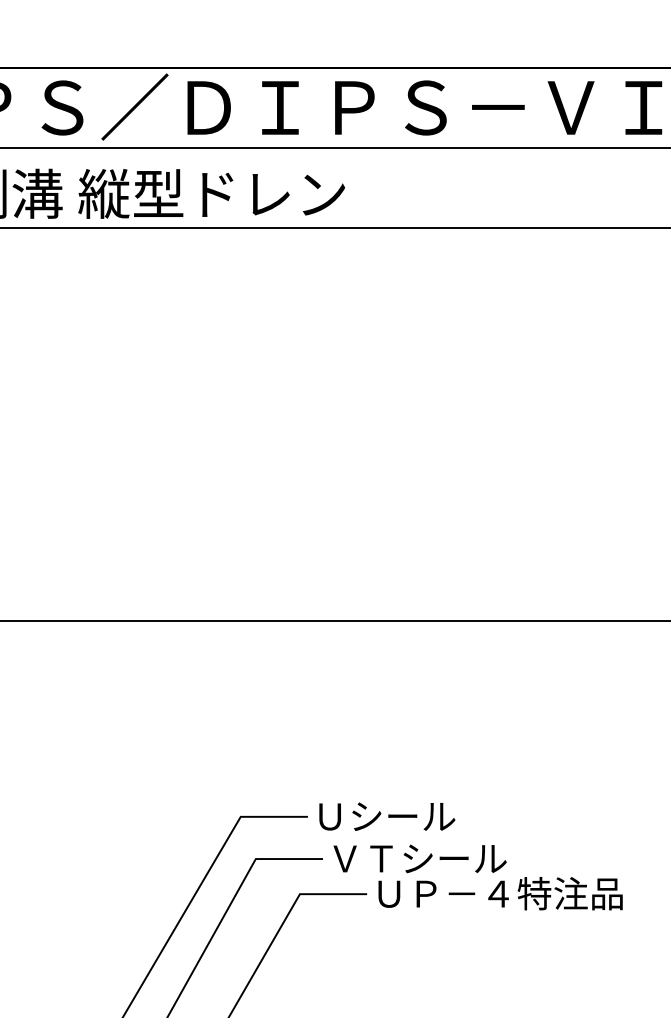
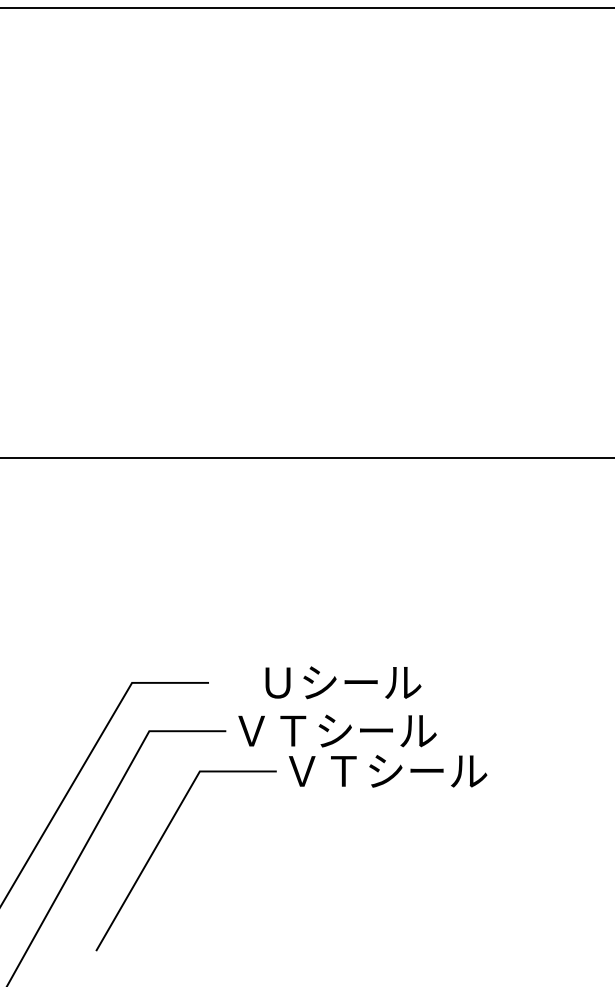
text: (387, 816) -> (343, 682), moved
text: (499, 893) -> (428, 770), ＵＰ－４特注品 -> ＶＴシール

